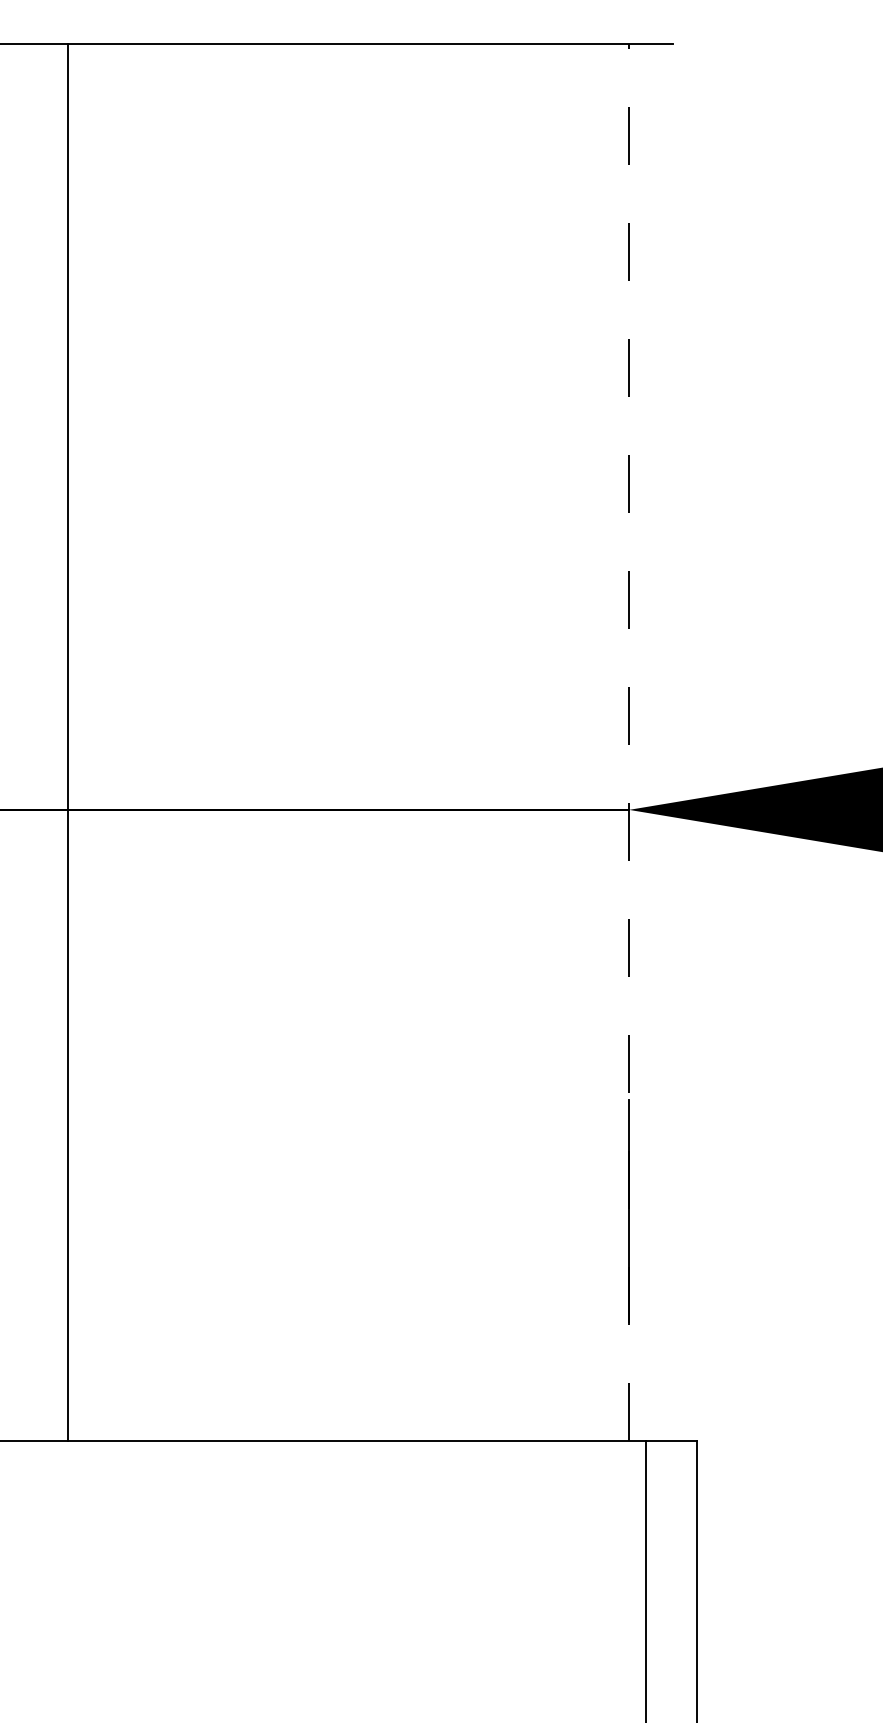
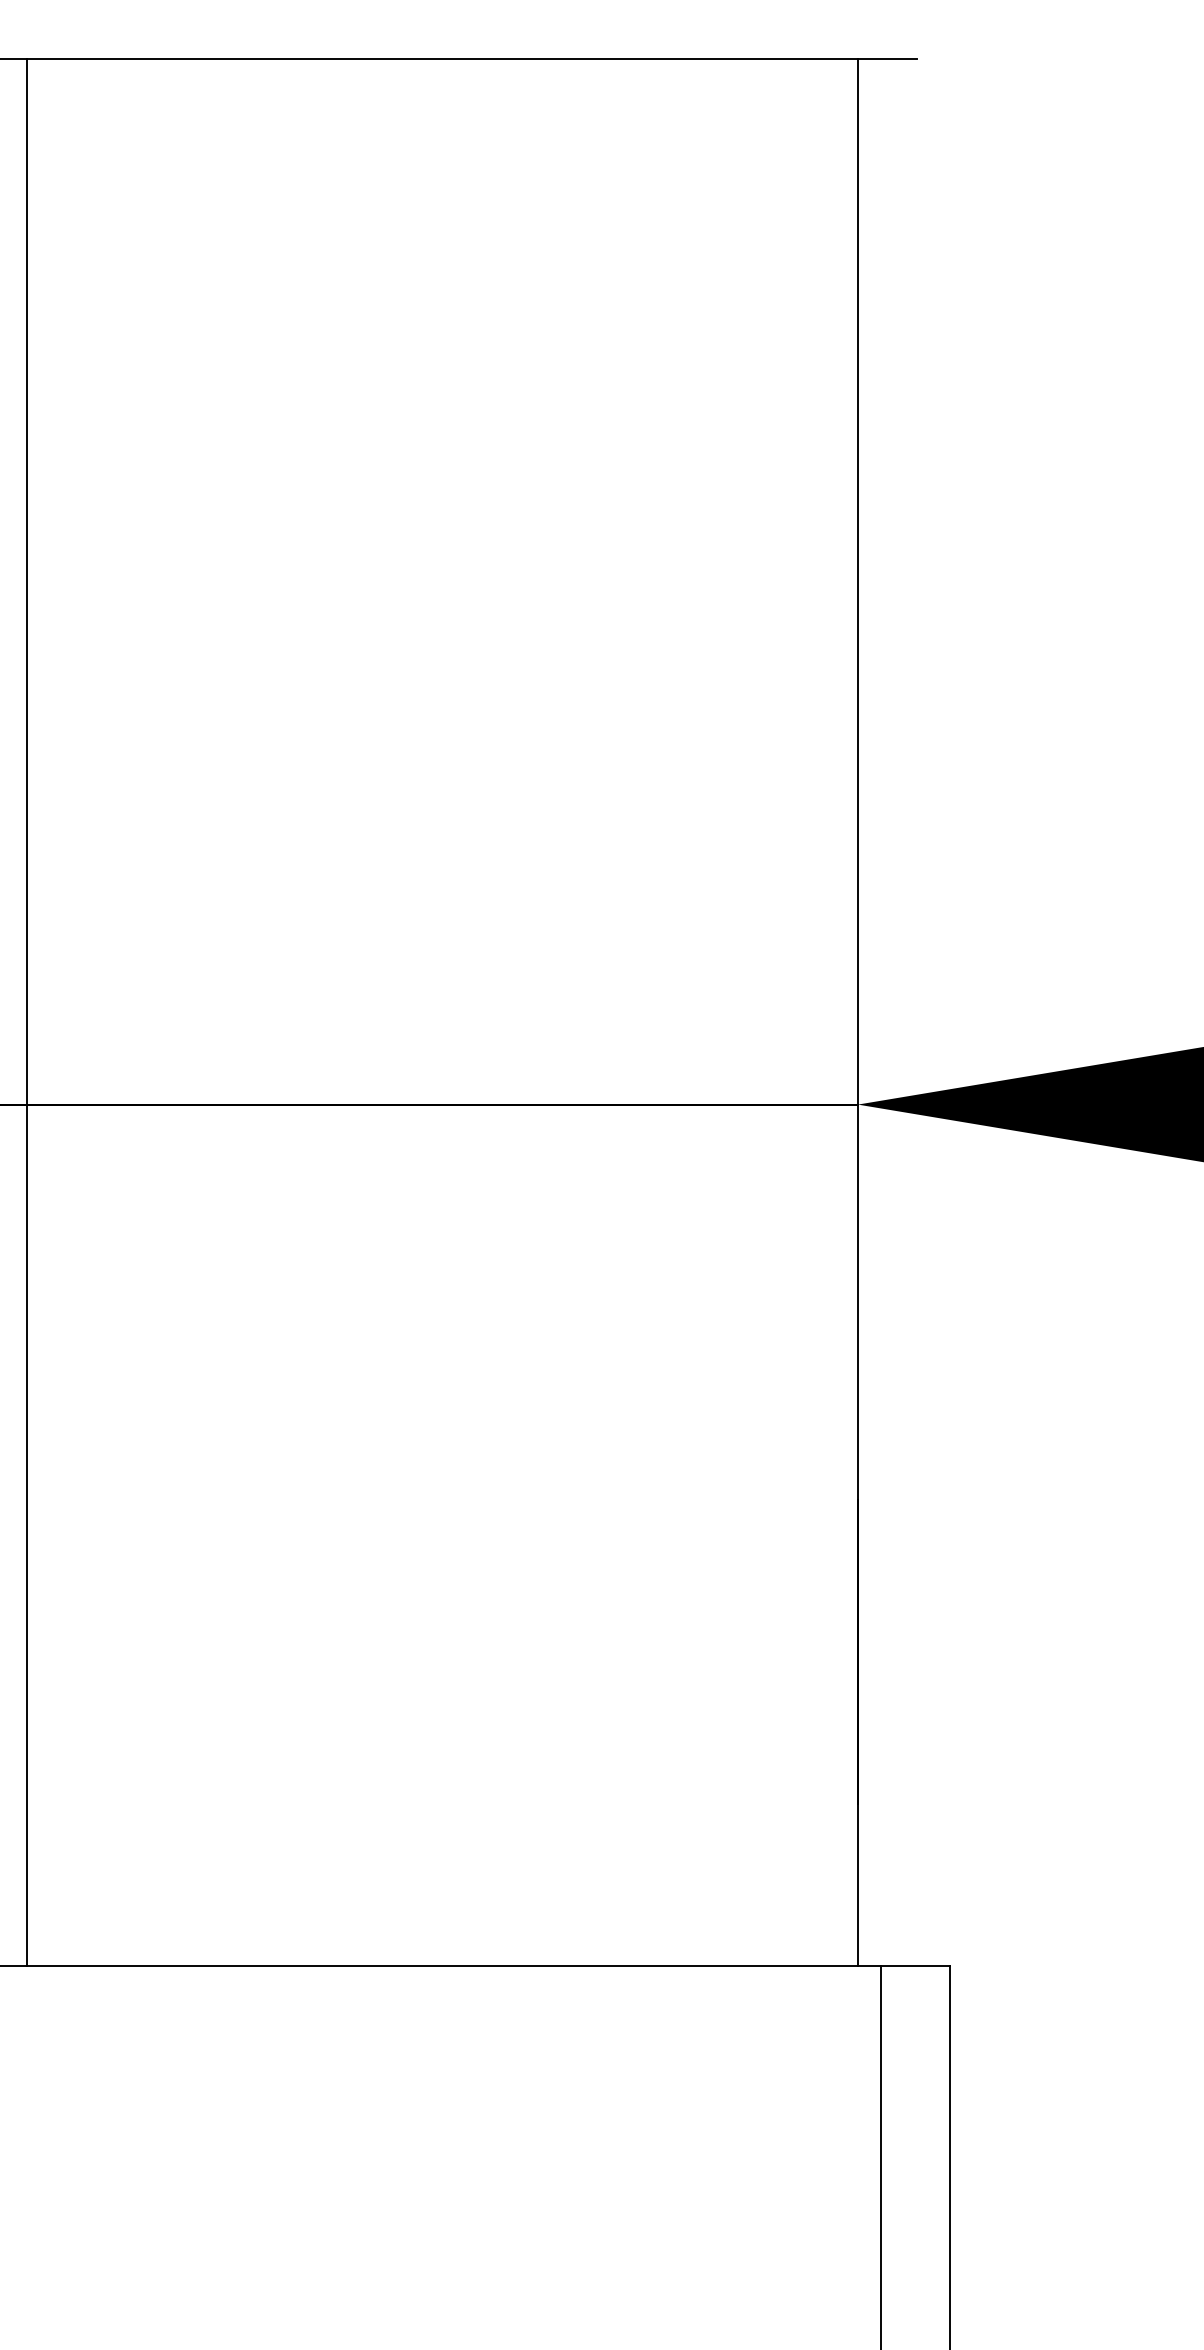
line: (67, 742) -> (27, 1012), moved
line: (628, 742) -> (857, 1012), dashed -> solid

